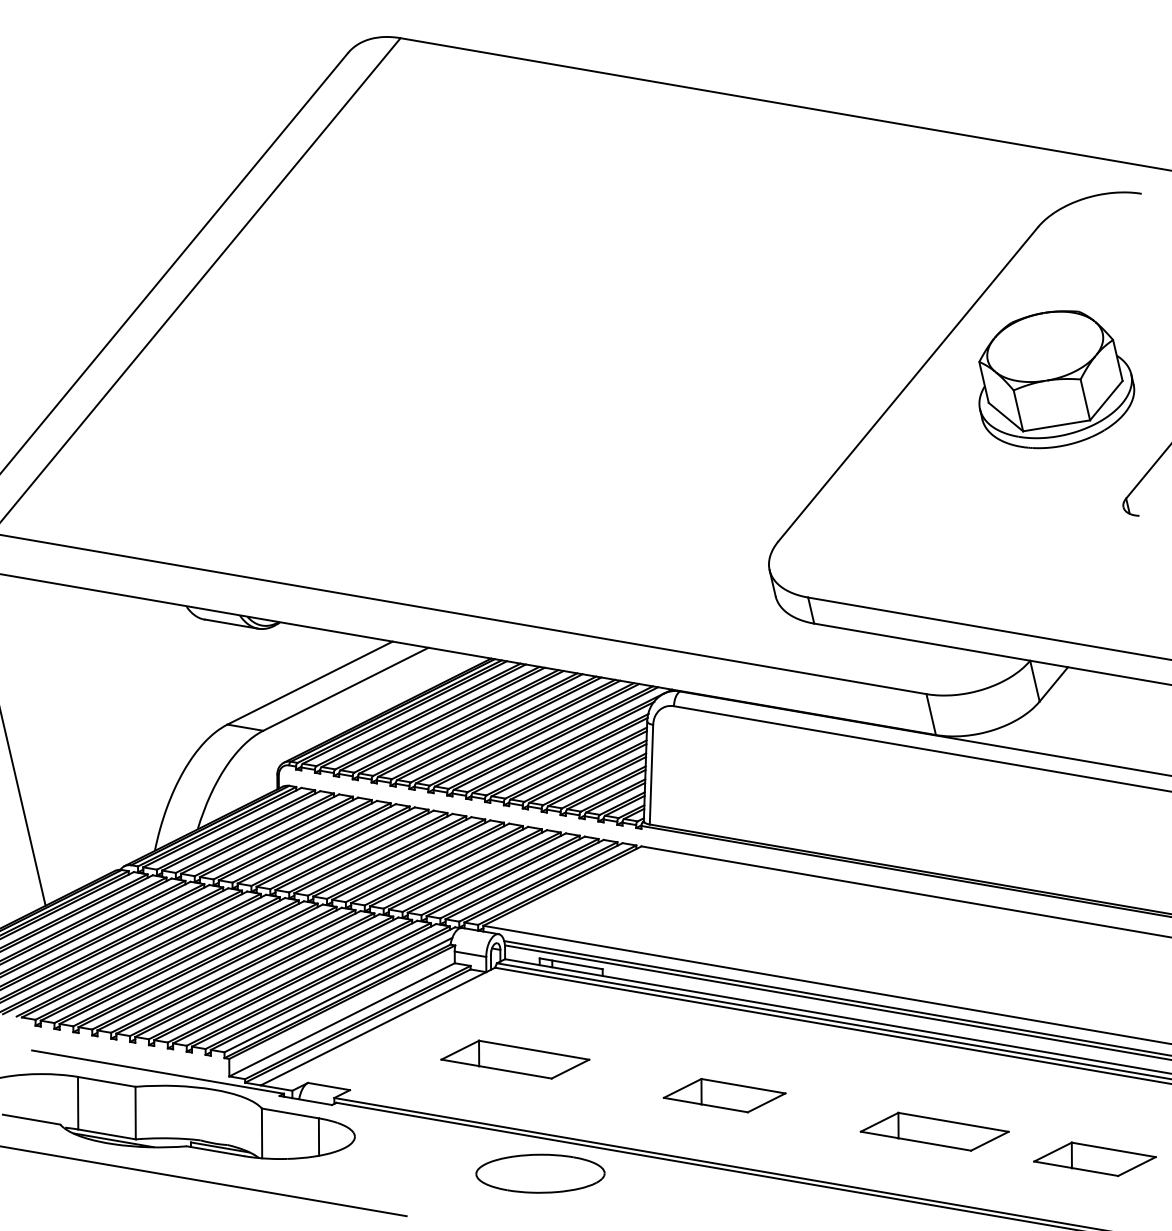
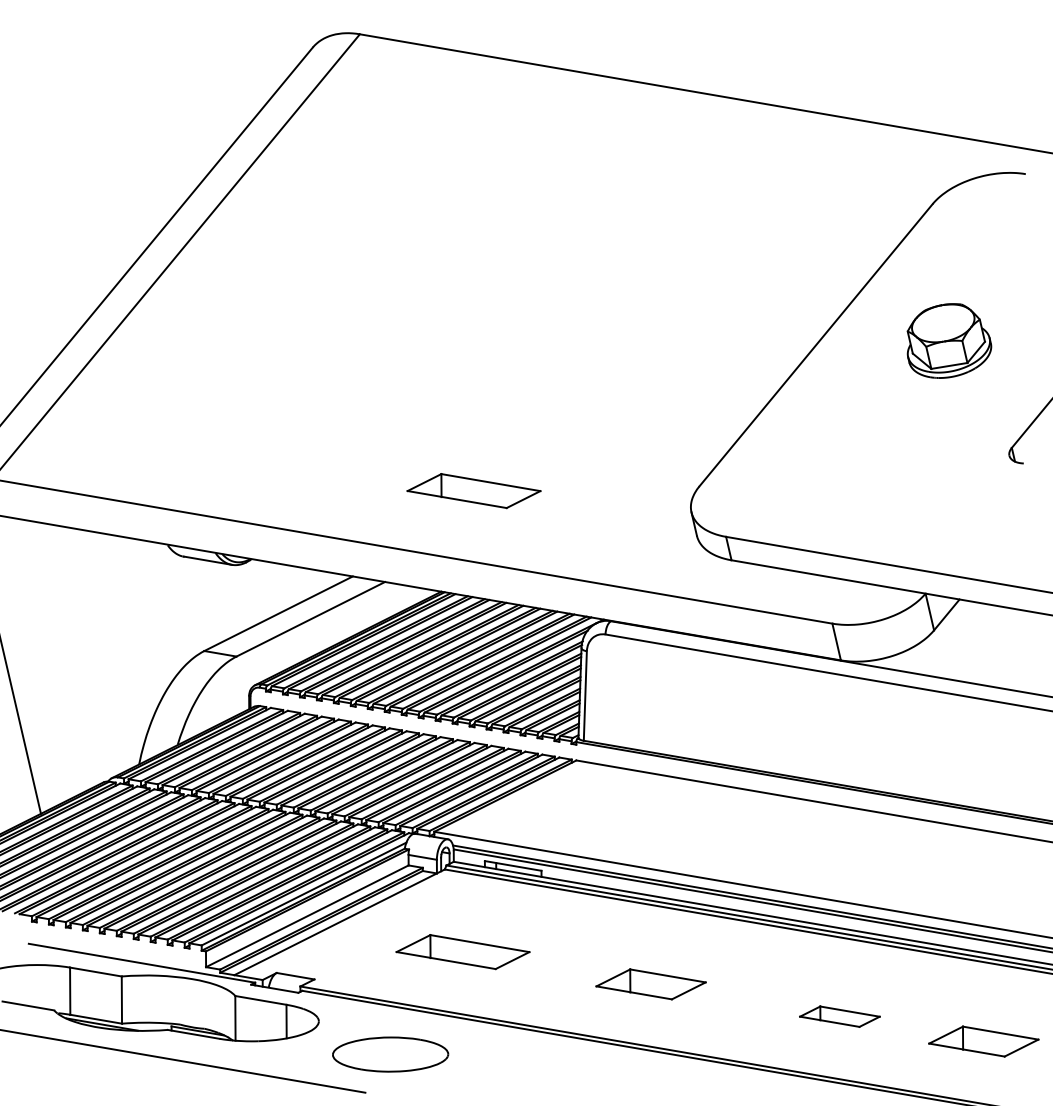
part: (1056, 378) -> (949, 340), size x0.6
part: (527, 547) -> (473, 491), added
part: (934, 1131) -> (839, 1016), size x0.6
part: (540, 1173) -> (390, 1054), moved

